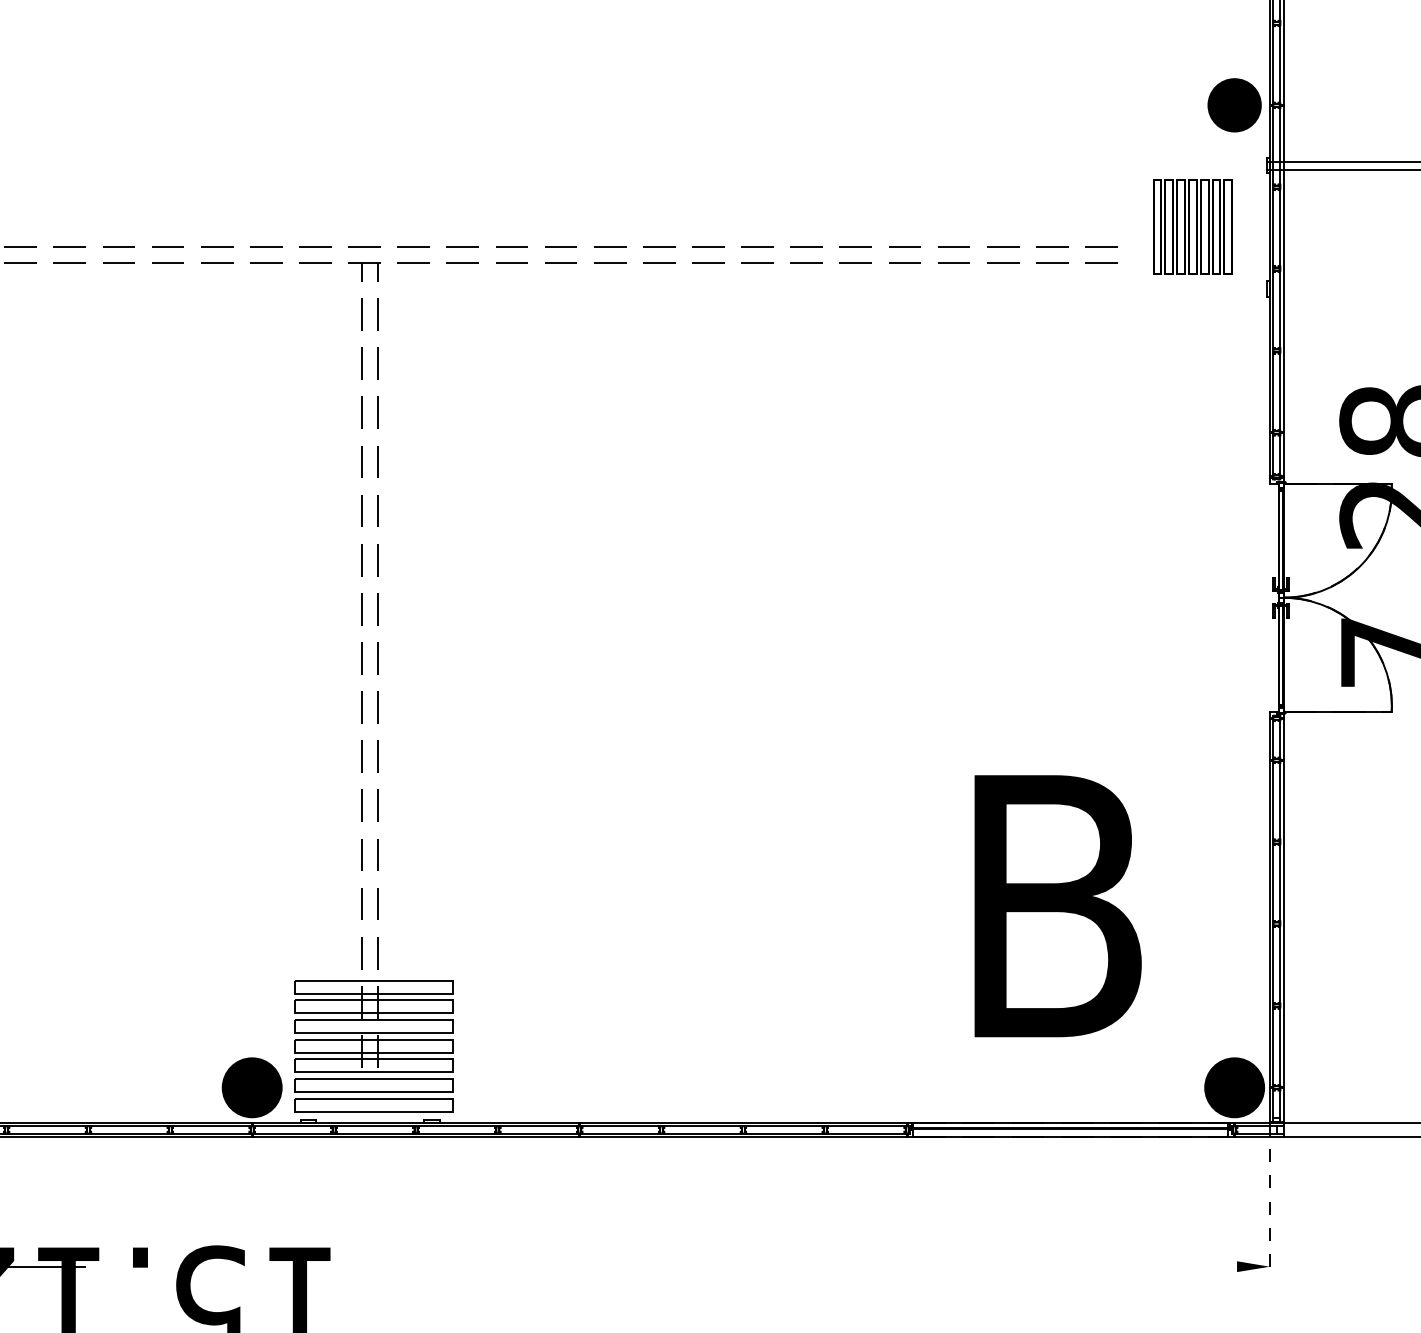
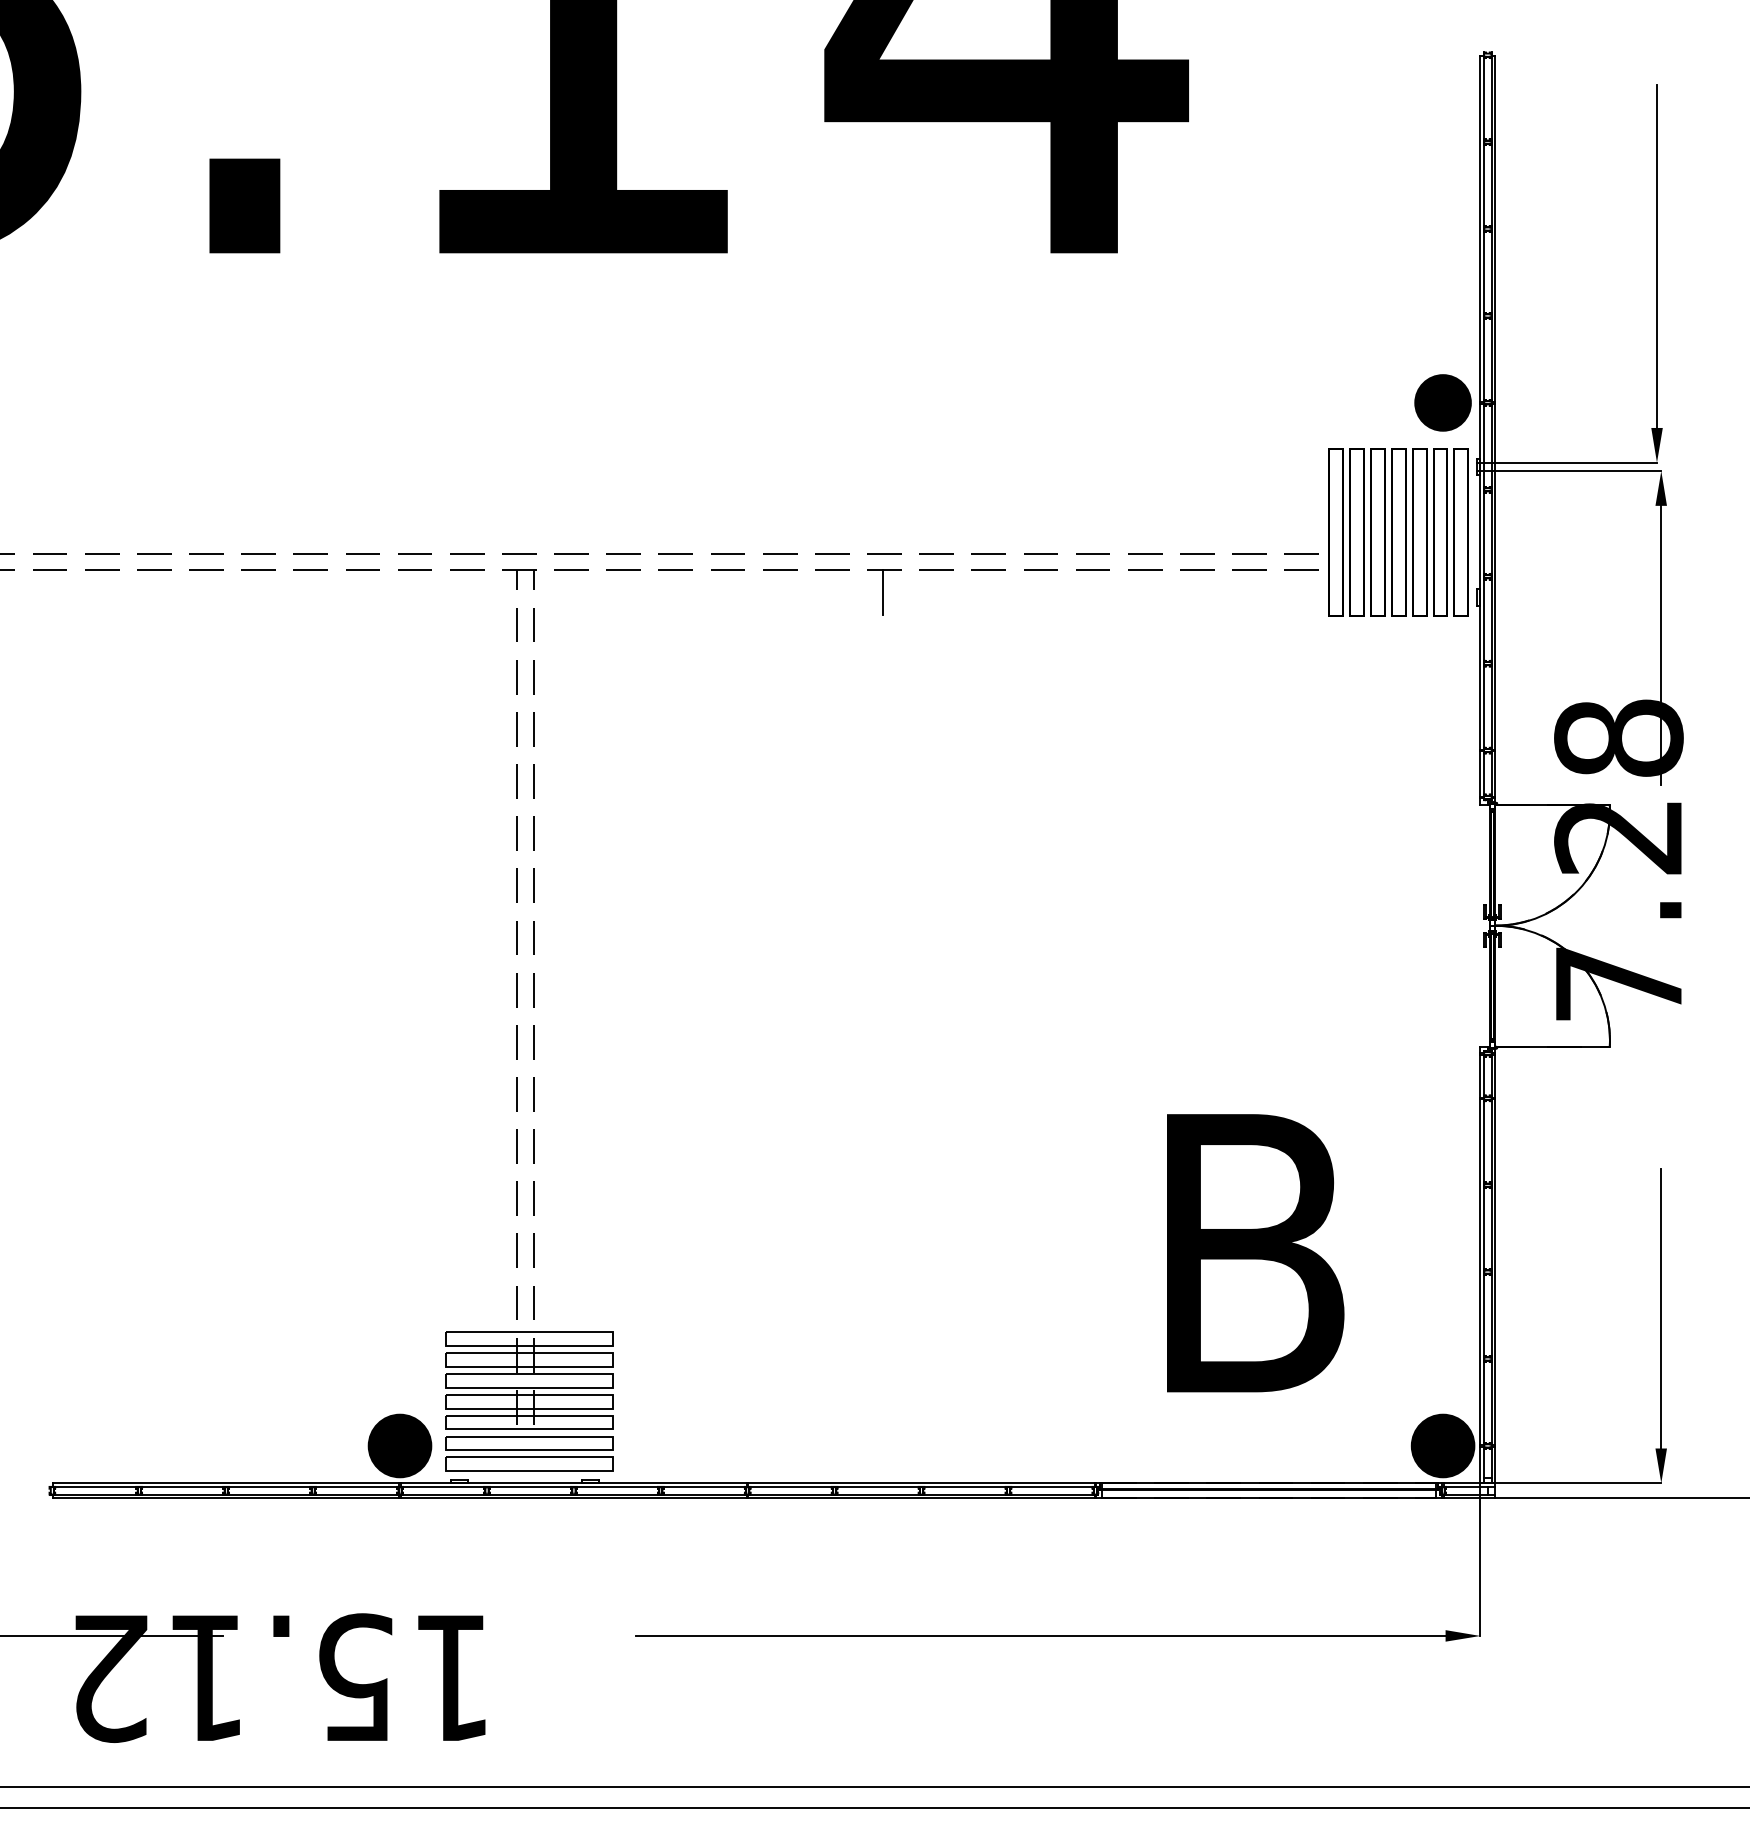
part: (1192, 227) -> (1398, 532), size x1.67
line: (707, 283) -> (883, 592), added
line: (1269, 1195) -> (1480, 1560), dashed -> solid
line: (855, 1266) -> (1040, 1635), added

